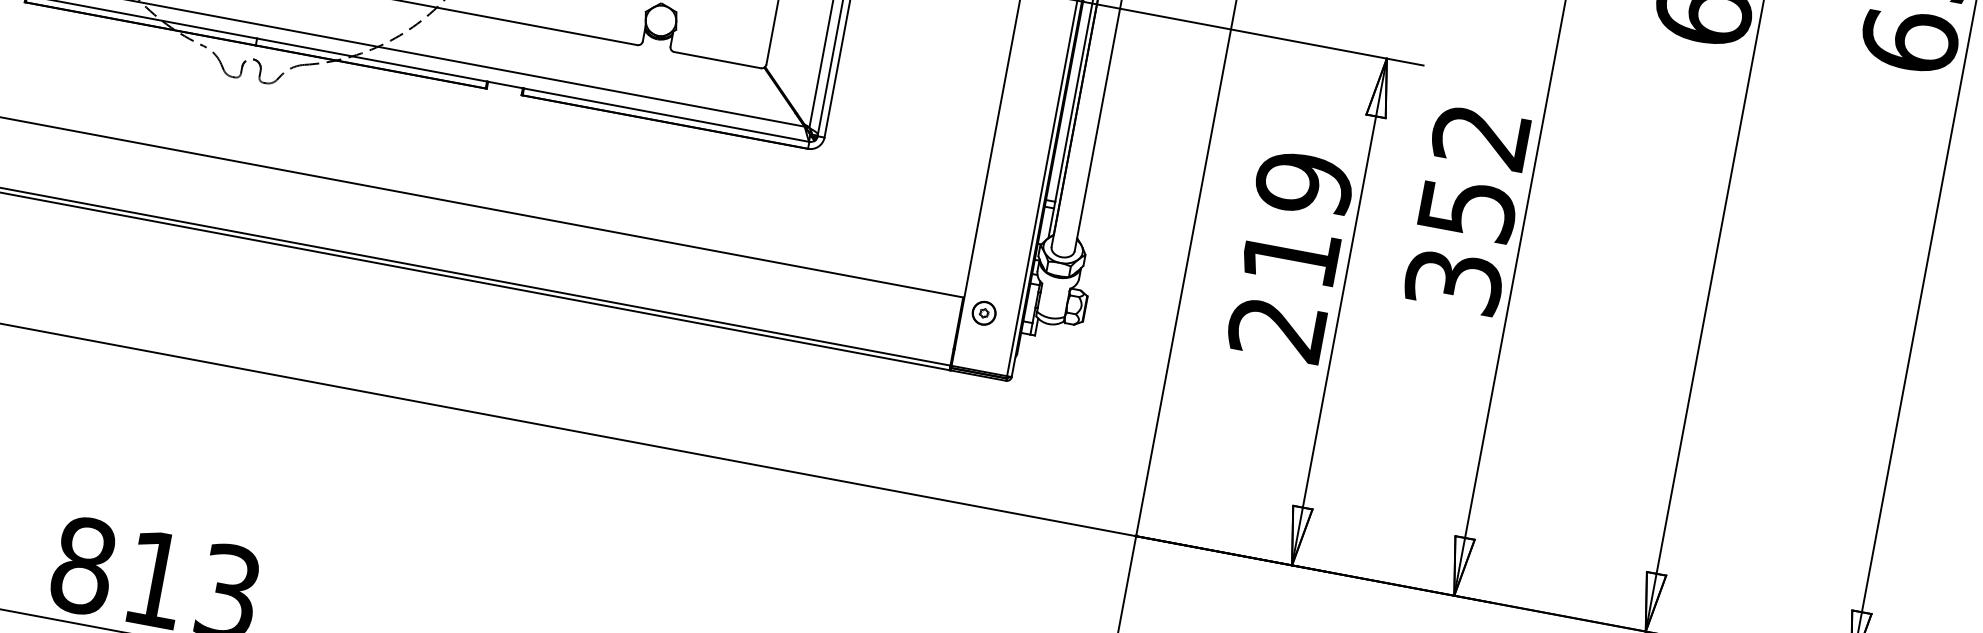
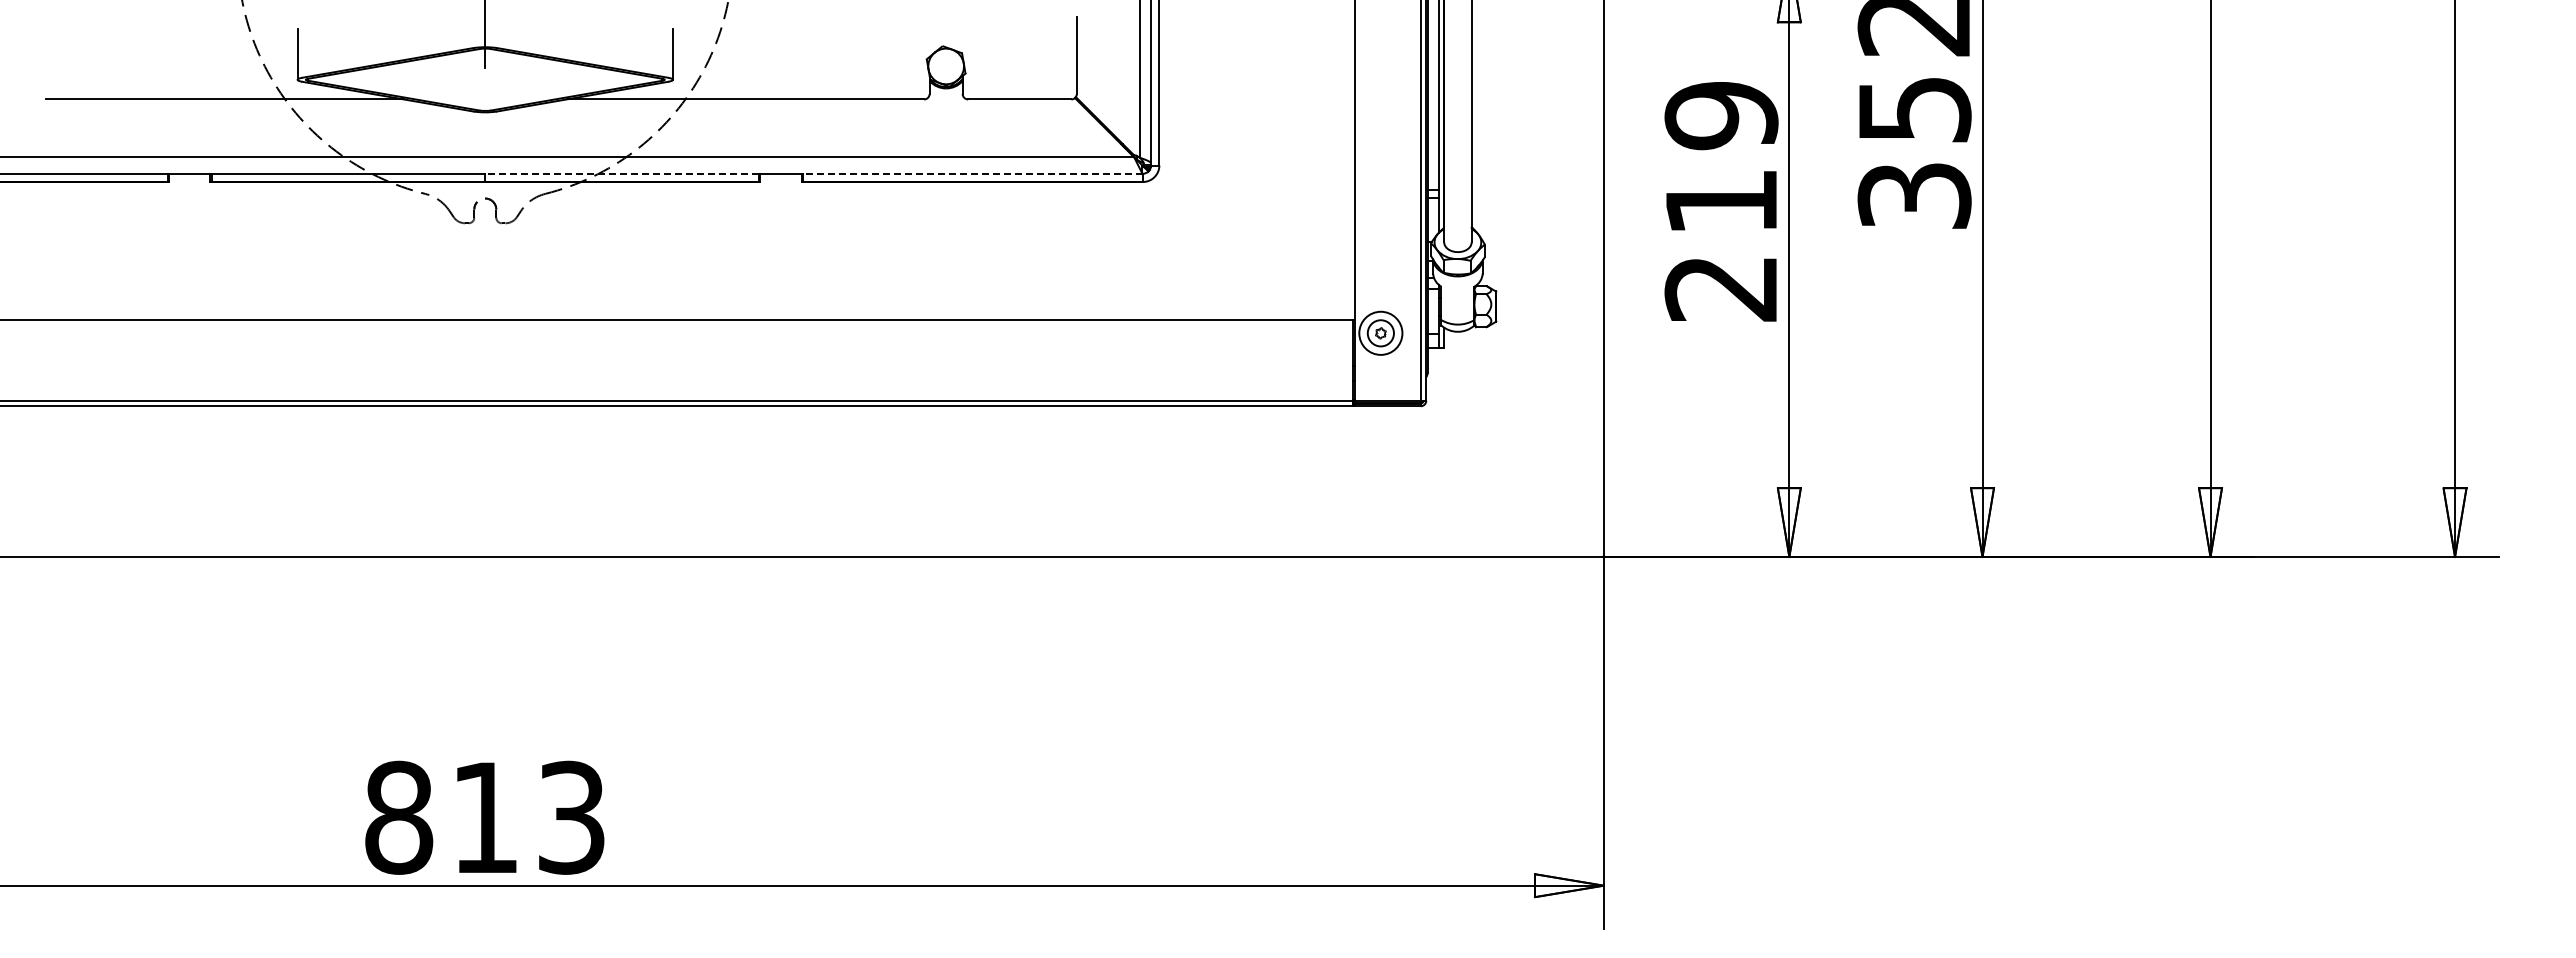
line: (372, 59) -> (622, 173), solid -> dashed
line: (666, 114) -> (972, 173), solid -> dashed
circle: (983, 312) -> (1380, 332), size x1.6

